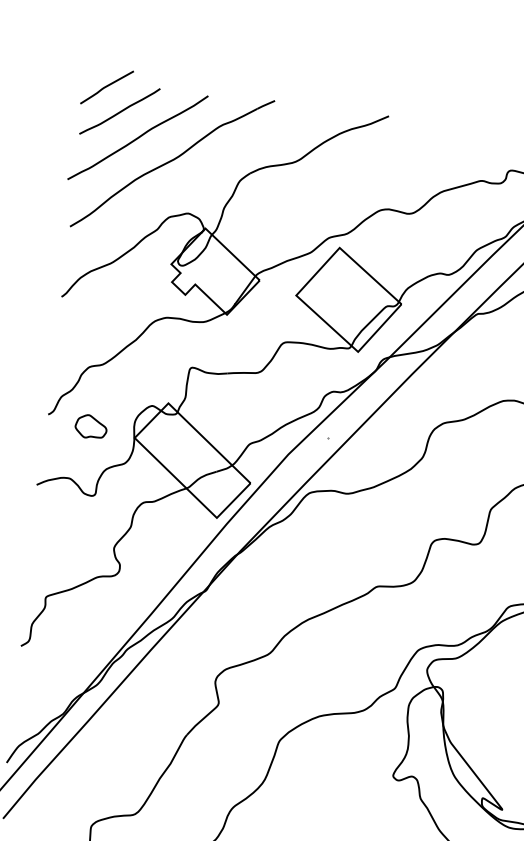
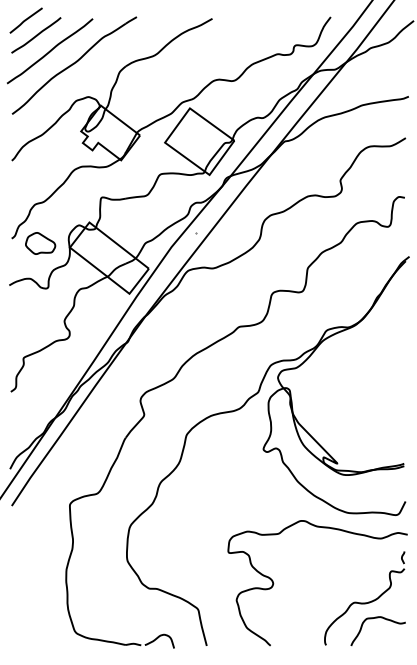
part: (90, 426) -> (40, 243), size x1.43

